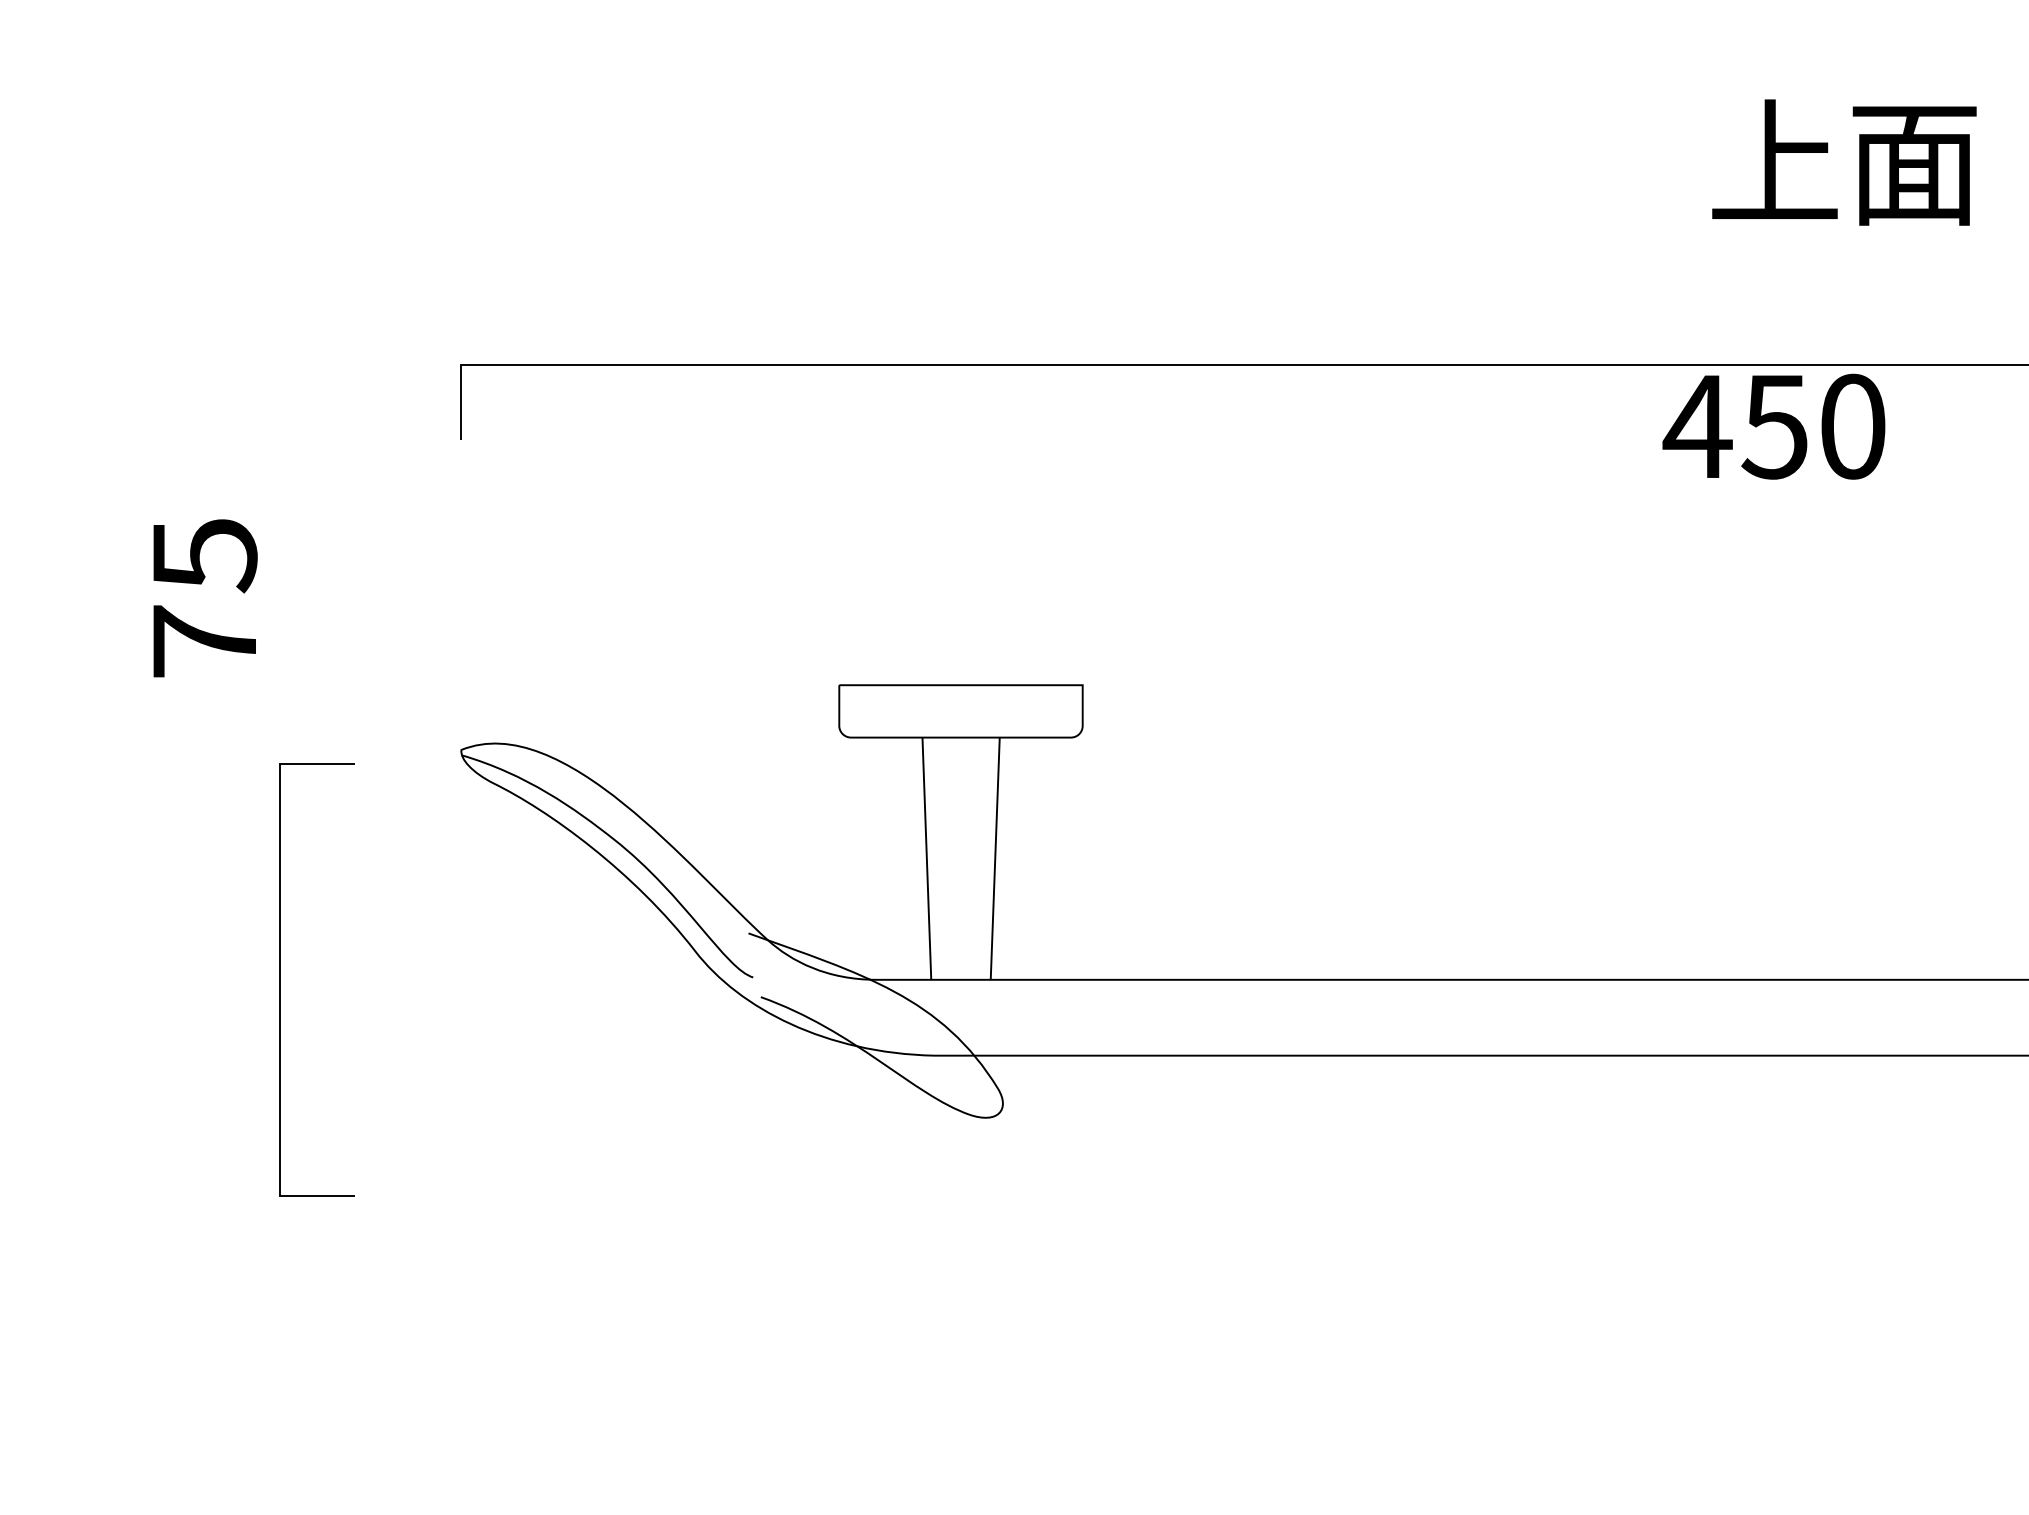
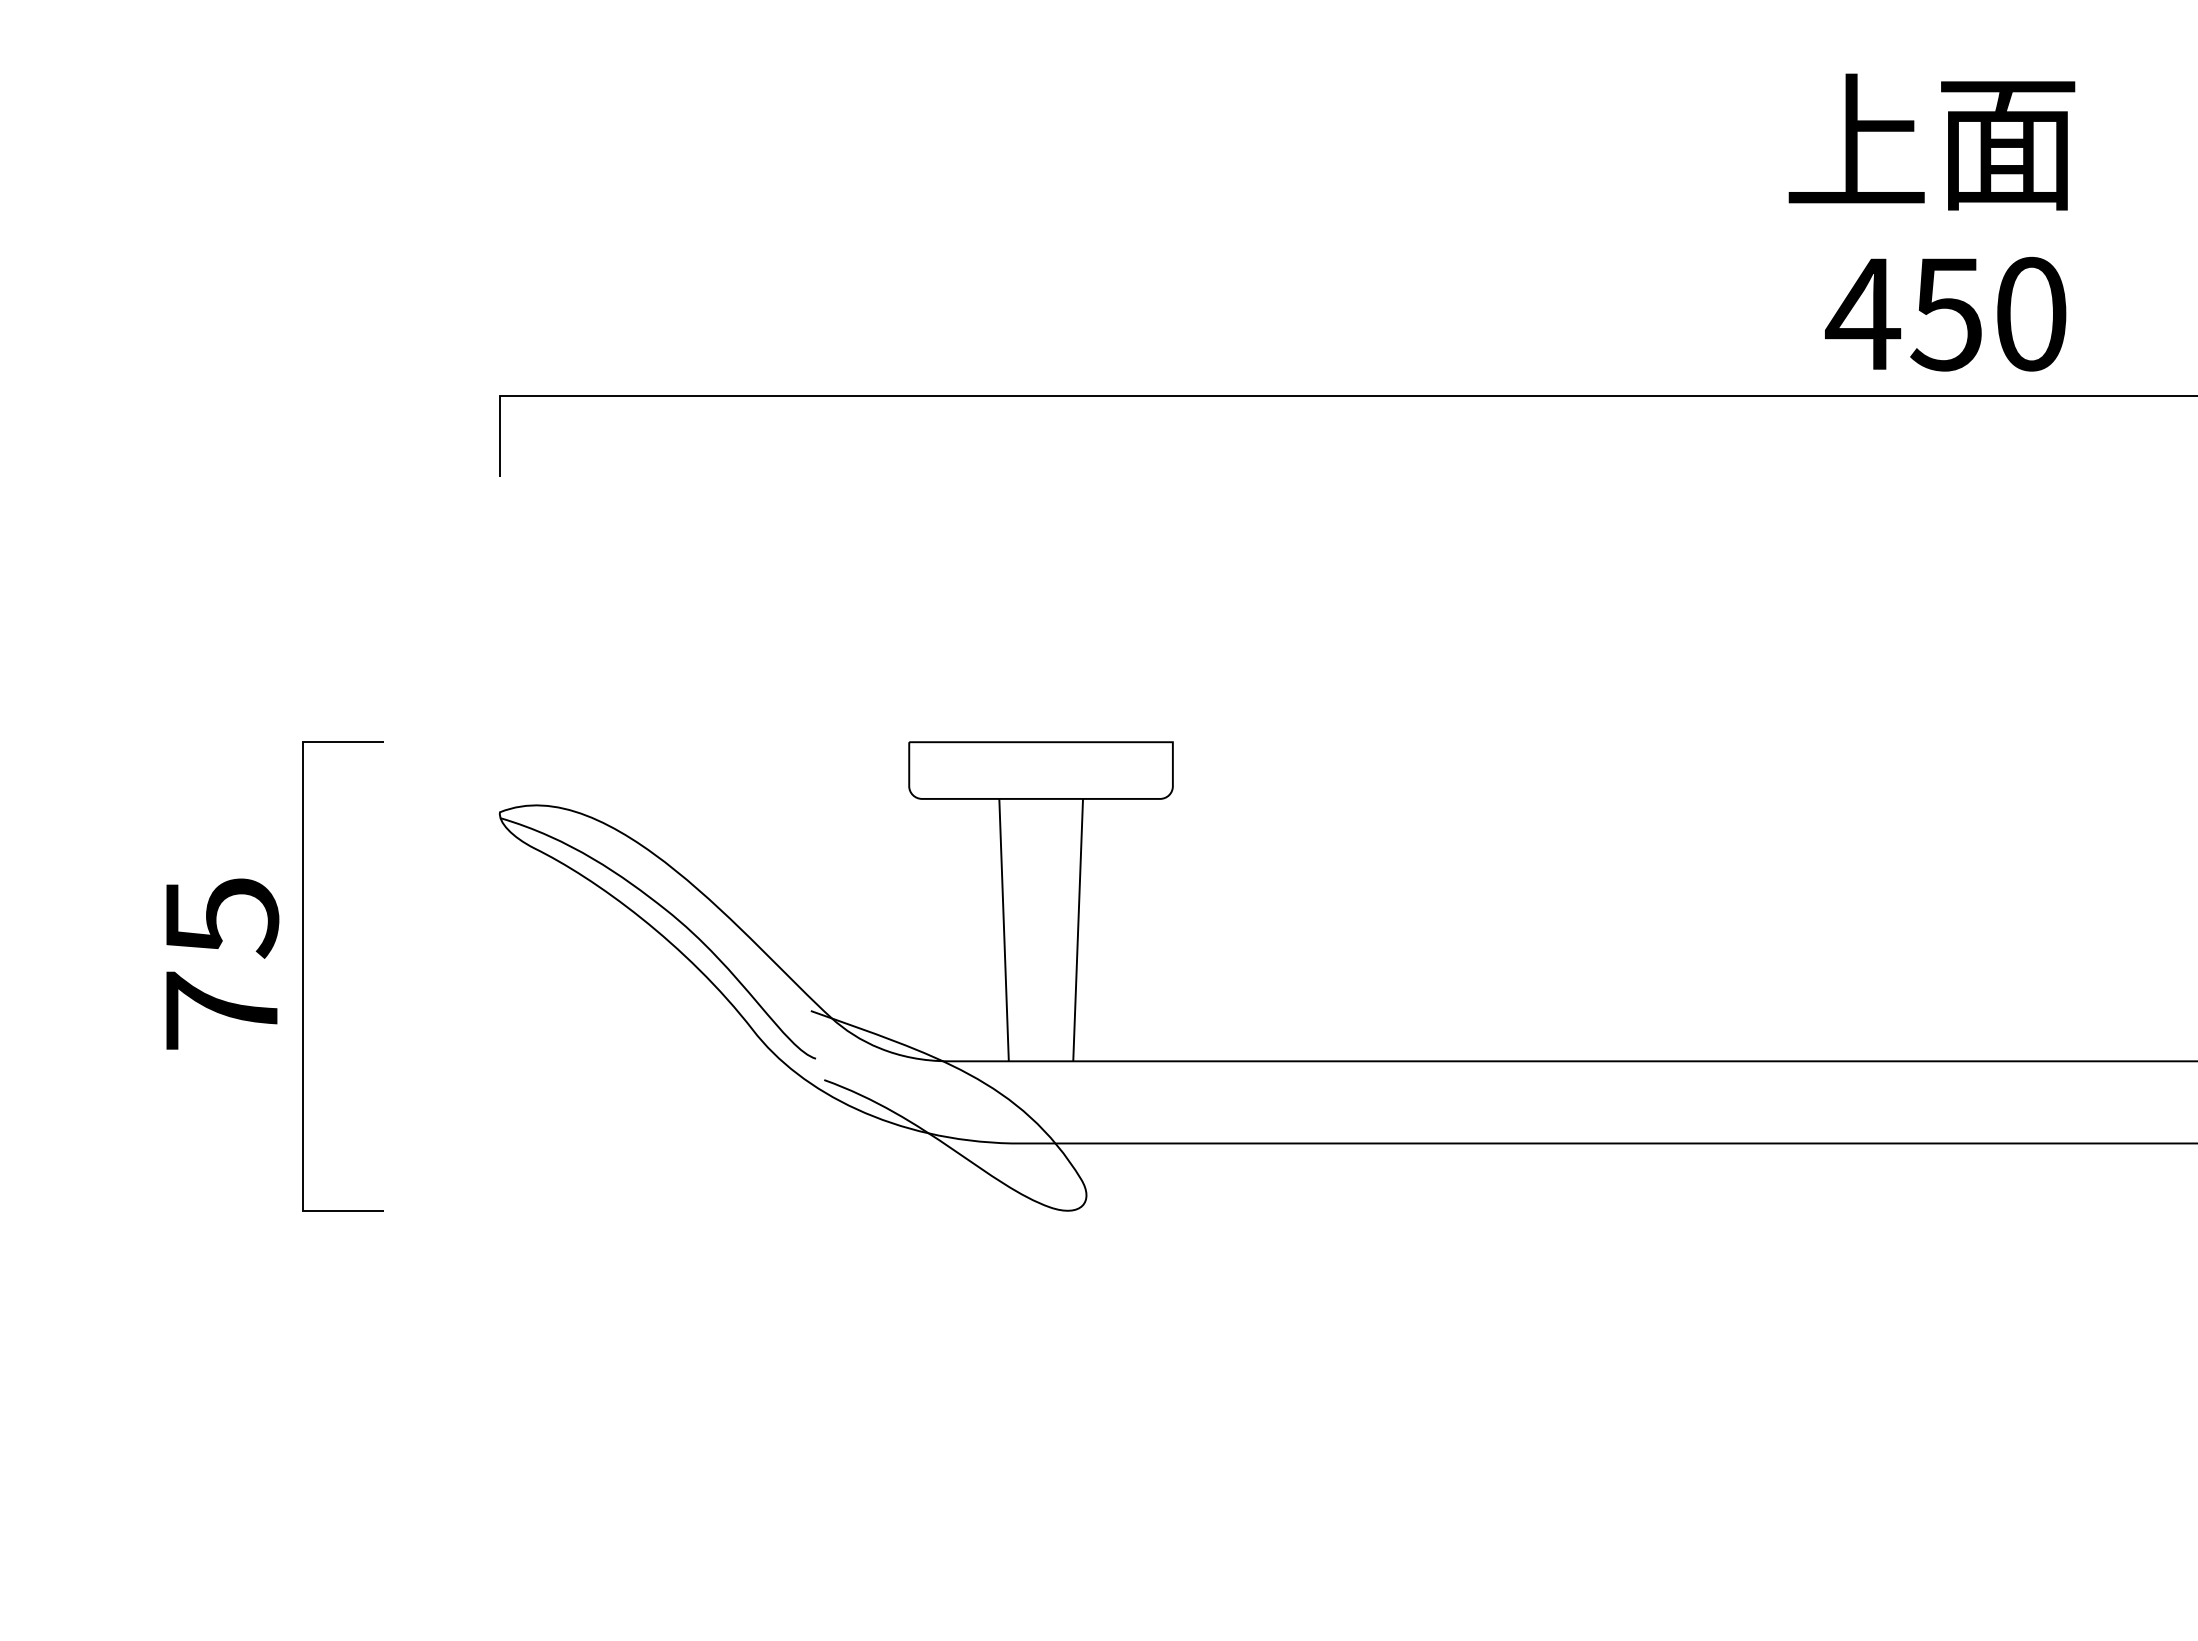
text: (1843, 162) -> (1931, 141), moved
text: (1773, 426) -> (1945, 313), moved
text: (205, 597) -> (222, 963), moved
line: (280, 979) -> (303, 976), moved

